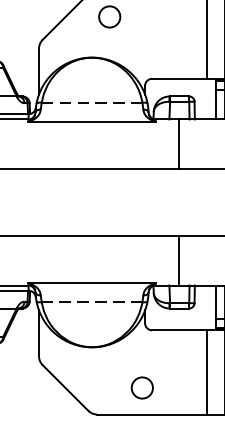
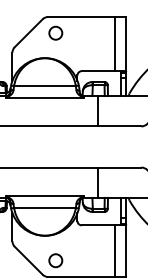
line: (91, 102) -> (44, 85), dashed -> solid
line: (91, 302) -> (44, 208), dashed -> solid
circle: (141, 387) -> (55, 260), moved

